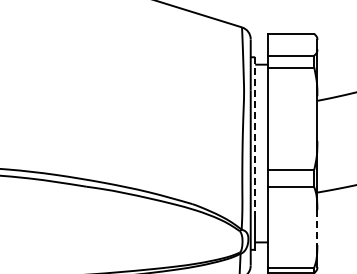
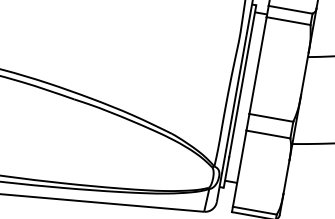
line: (255, 137) -> (243, 81), dashed -> solid
line: (317, 227) -> (286, 177), dashed -> solid

